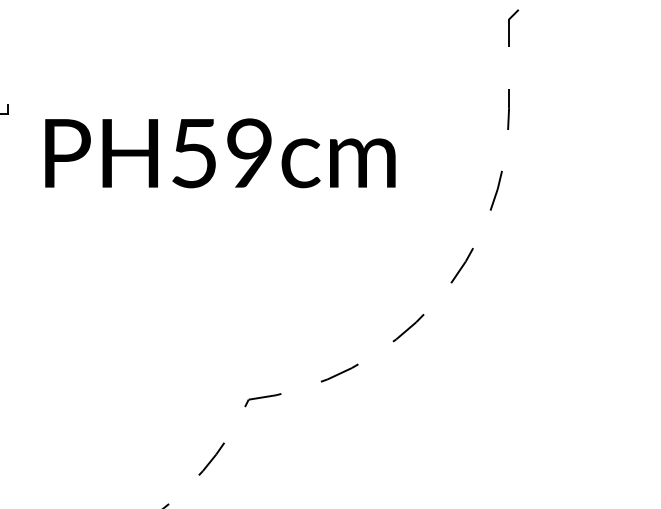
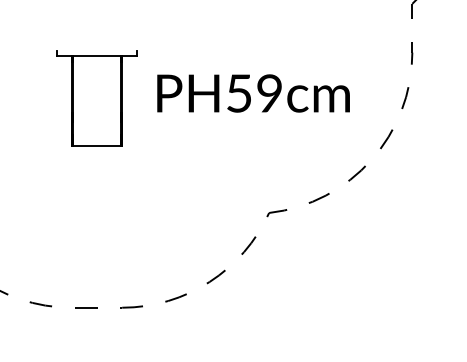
text: (220, 153) -> (253, 93), moved

